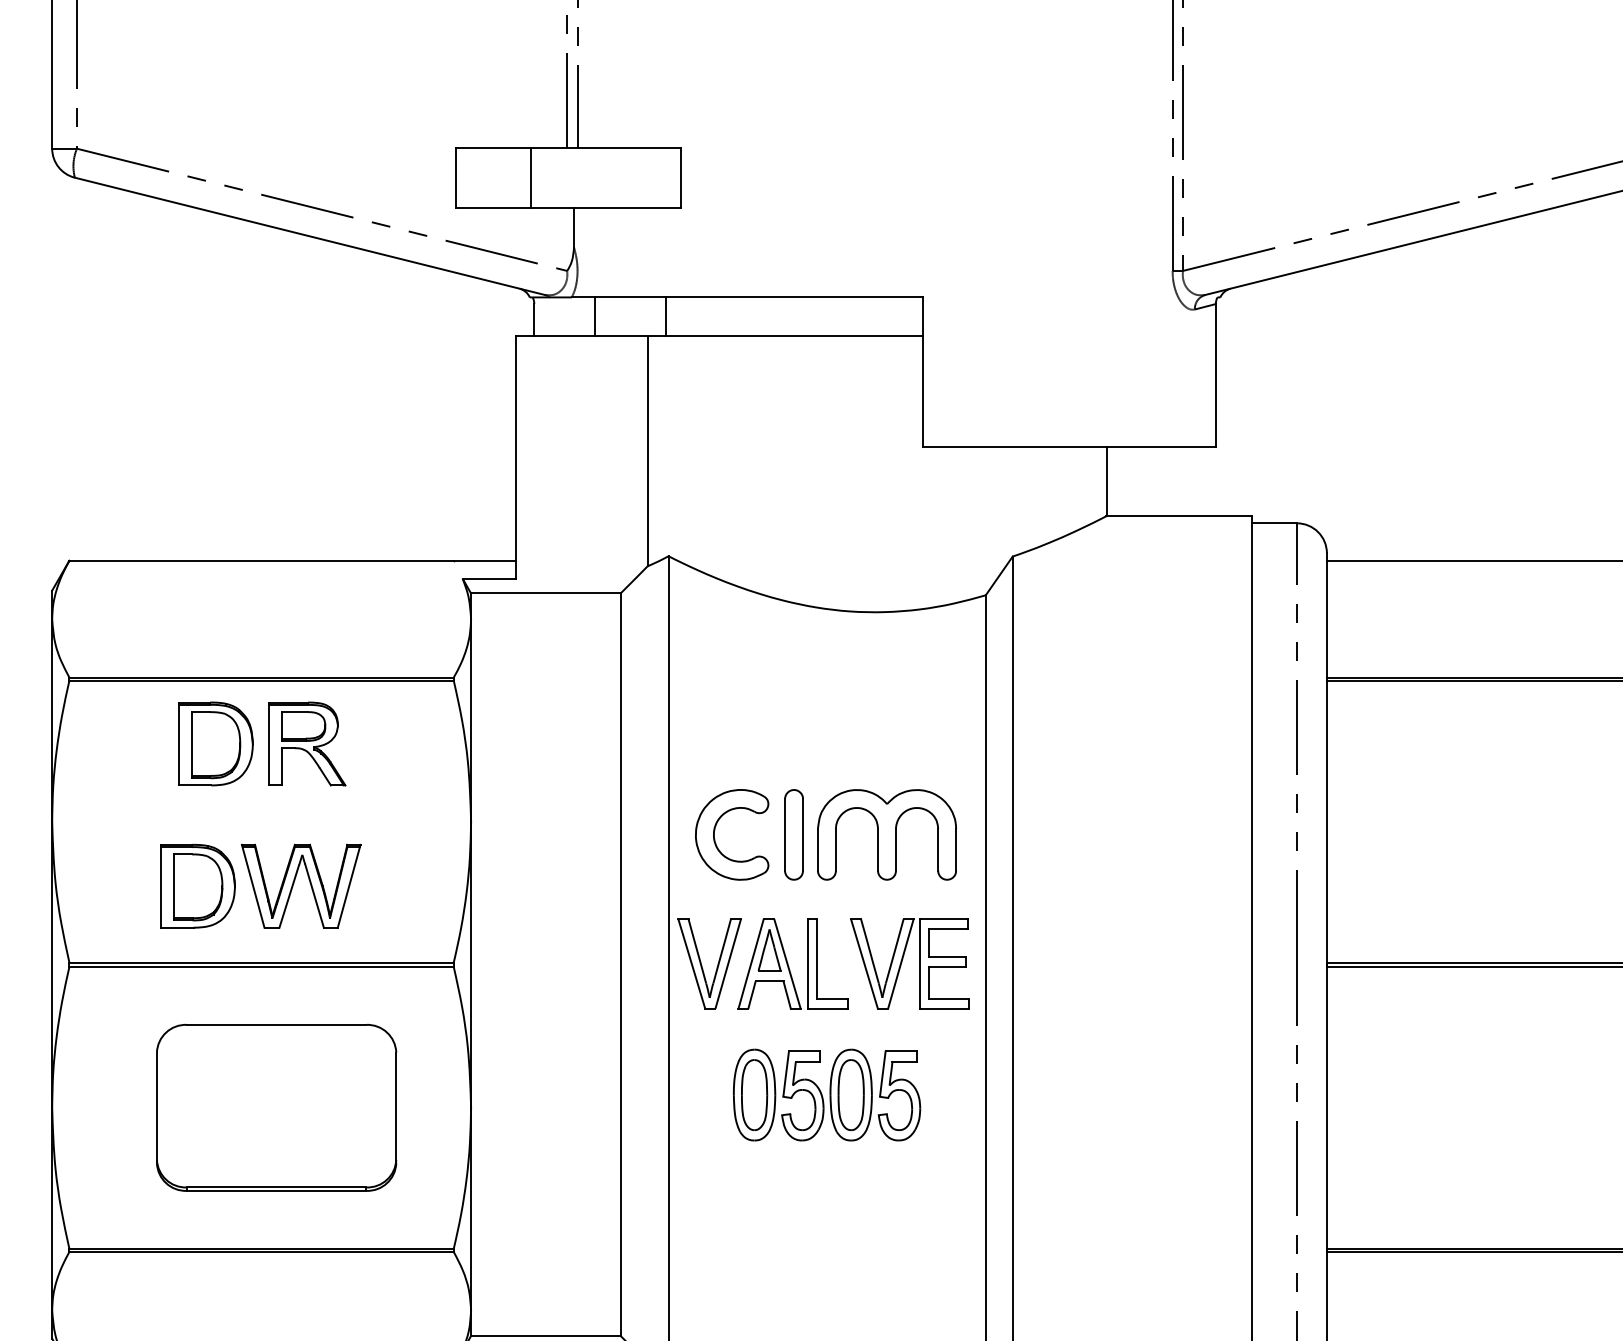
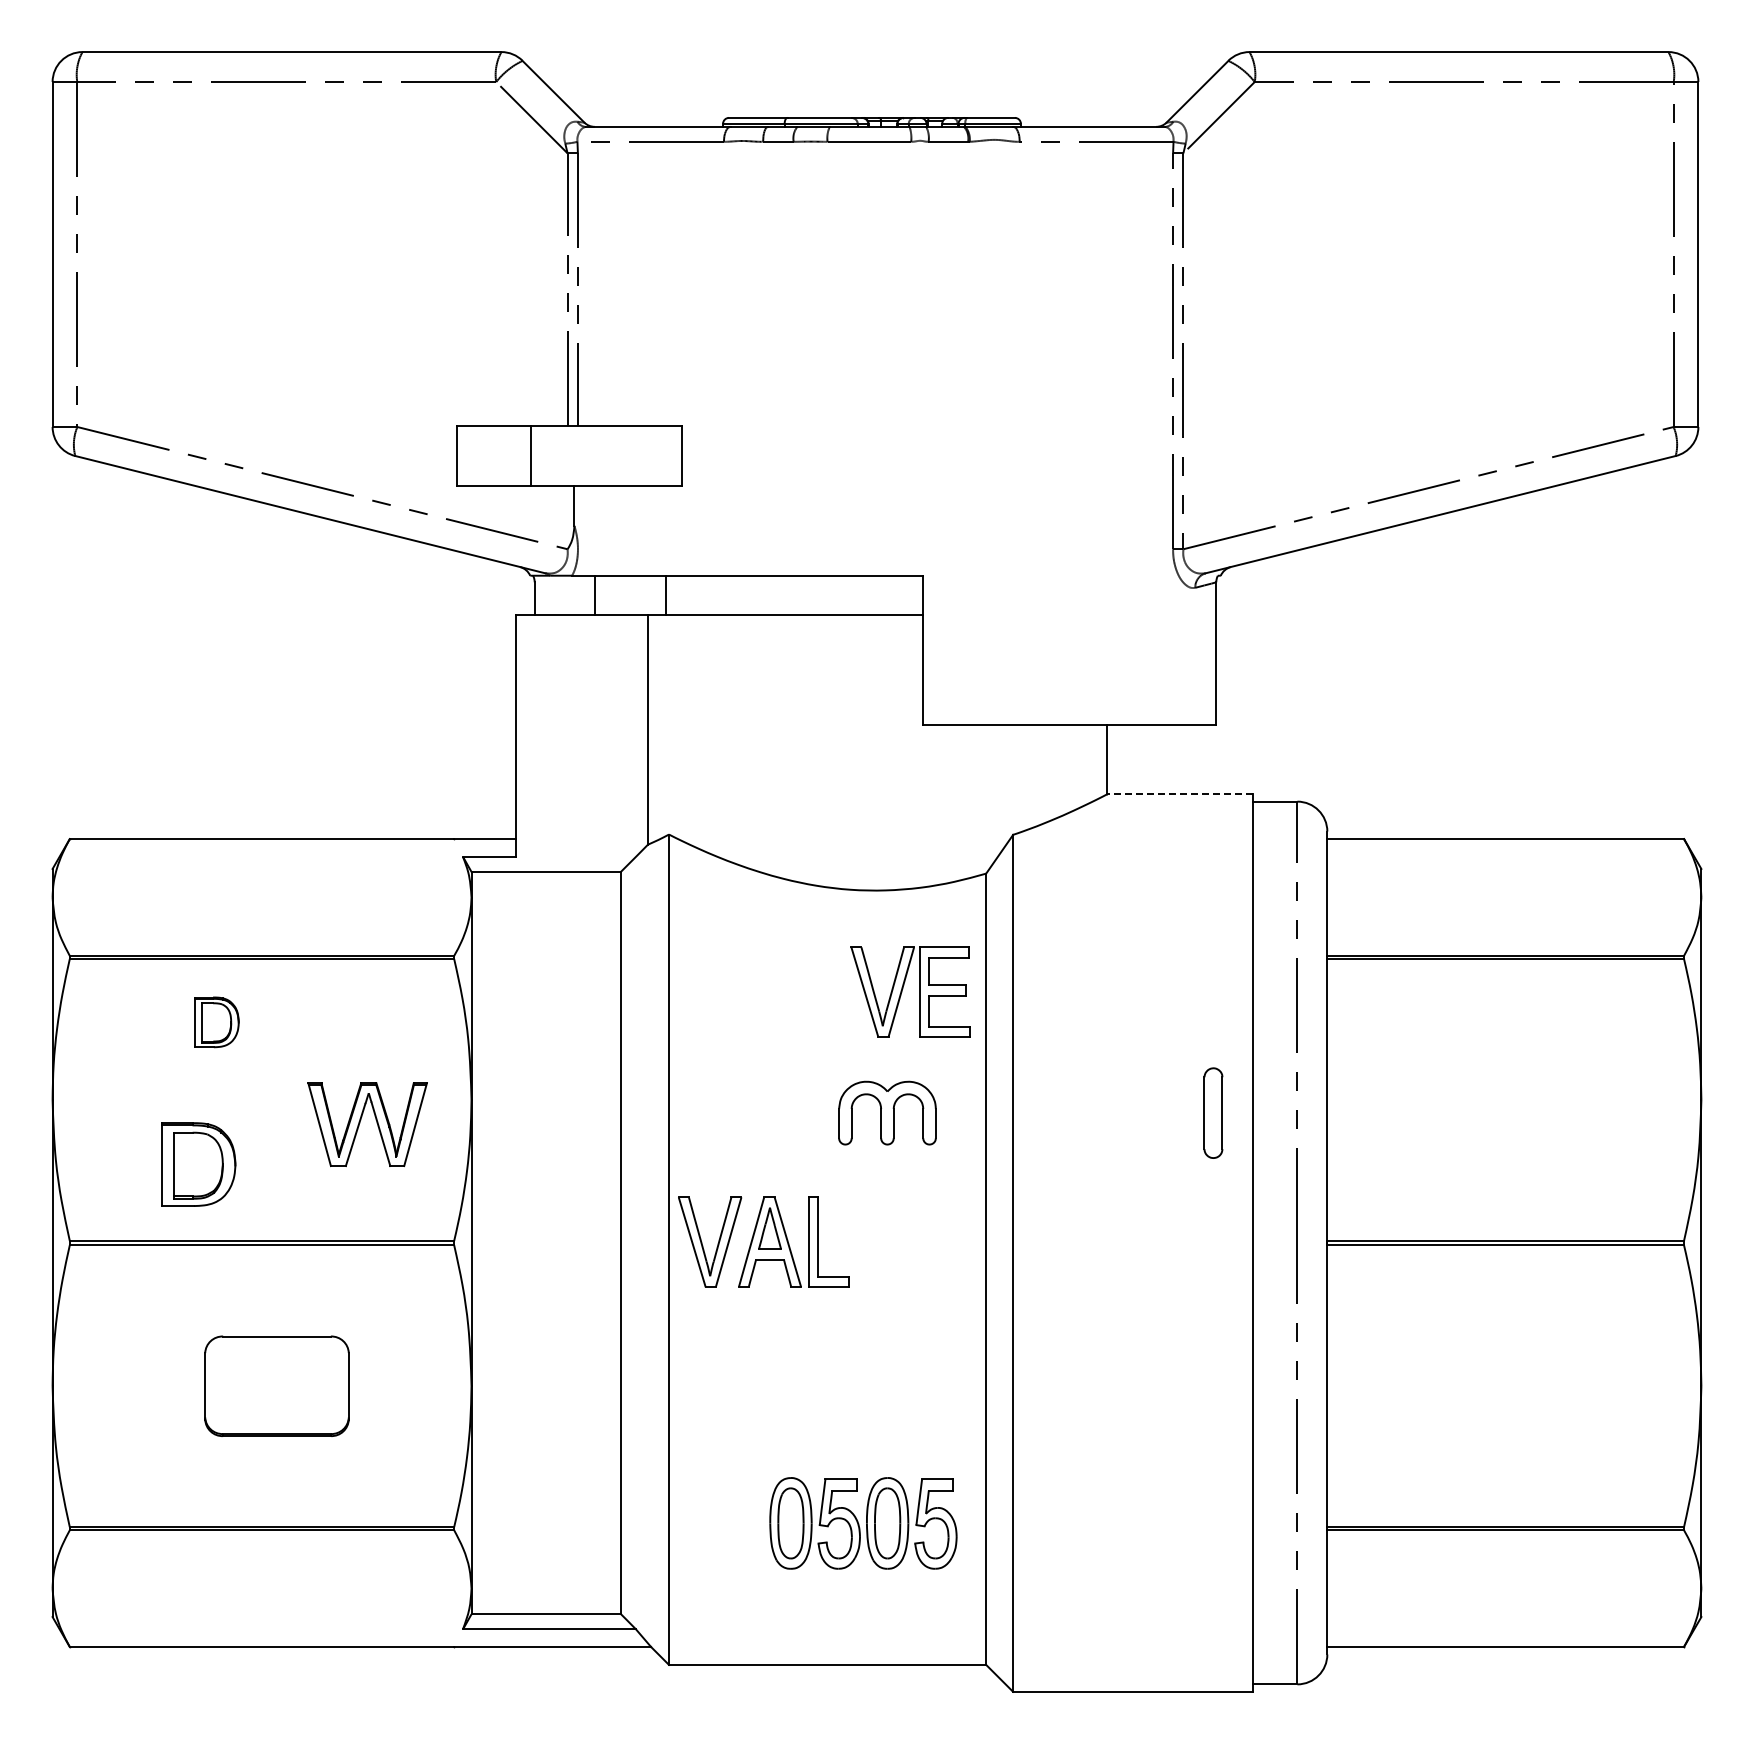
line: (1179, 516) -> (1179, 794), solid -> dashed
part: (216, 744) -> (216, 1022), size x0.6
part: (307, 744) -> (307, 1022), removed
part: (715, 834) -> (715, 1112), removed
part: (794, 834) -> (1213, 1112), moved
part: (887, 834) -> (887, 1112), size x0.7
part: (294, 885) -> (360, 1123), moved
part: (903, 960) -> (903, 988), moved
part: (827, 1095) -> (863, 1523), moved
part: (276, 1108) -> (276, 1386), size x0.6

